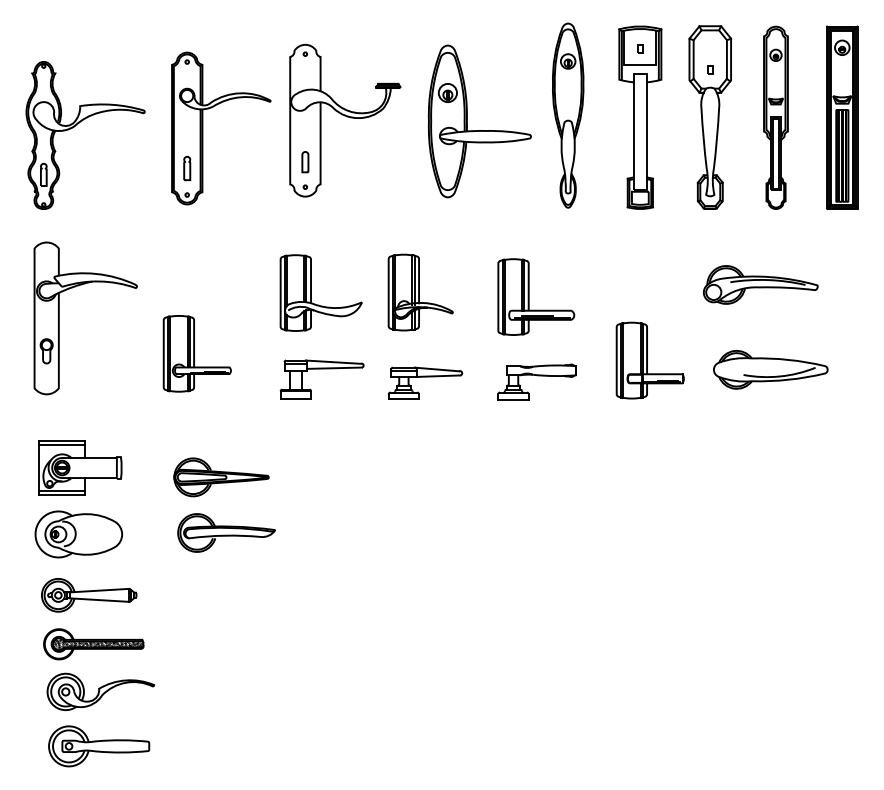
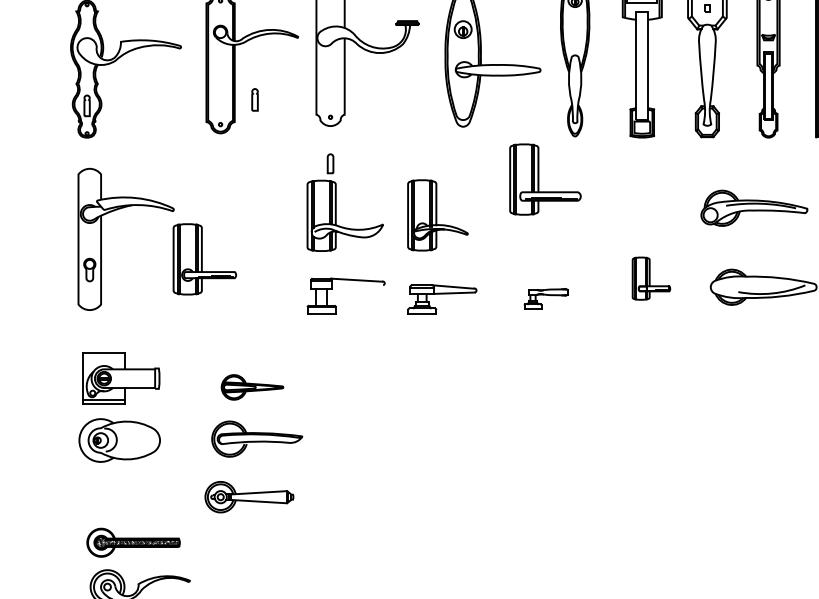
part: (305, 162) -> (330, 164), moved
part: (187, 168) -> (255, 99), moved
part: (529, 296) -> (539, 179), moved
part: (196, 353) -> (204, 259), moved
part: (649, 360) -> (650, 278), size x0.6
line: (334, 367) -> (357, 285), removed
part: (536, 381) -> (545, 298), size x0.6
line: (62, 445) -> (104, 357), removed
part: (221, 477) -> (252, 387), size x0.7
part: (89, 595) -> (249, 497), moved

